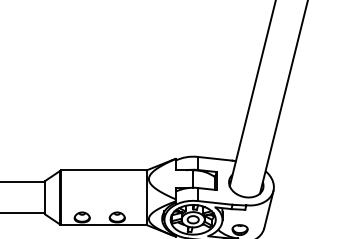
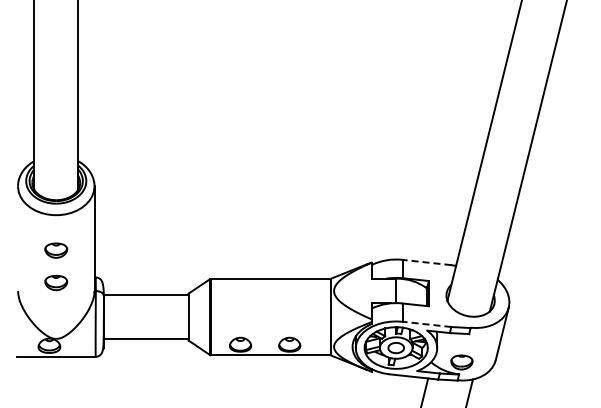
line: (214, 158) -> (426, 262), solid -> dashed
line: (214, 203) -> (426, 324), solid -> dashed

